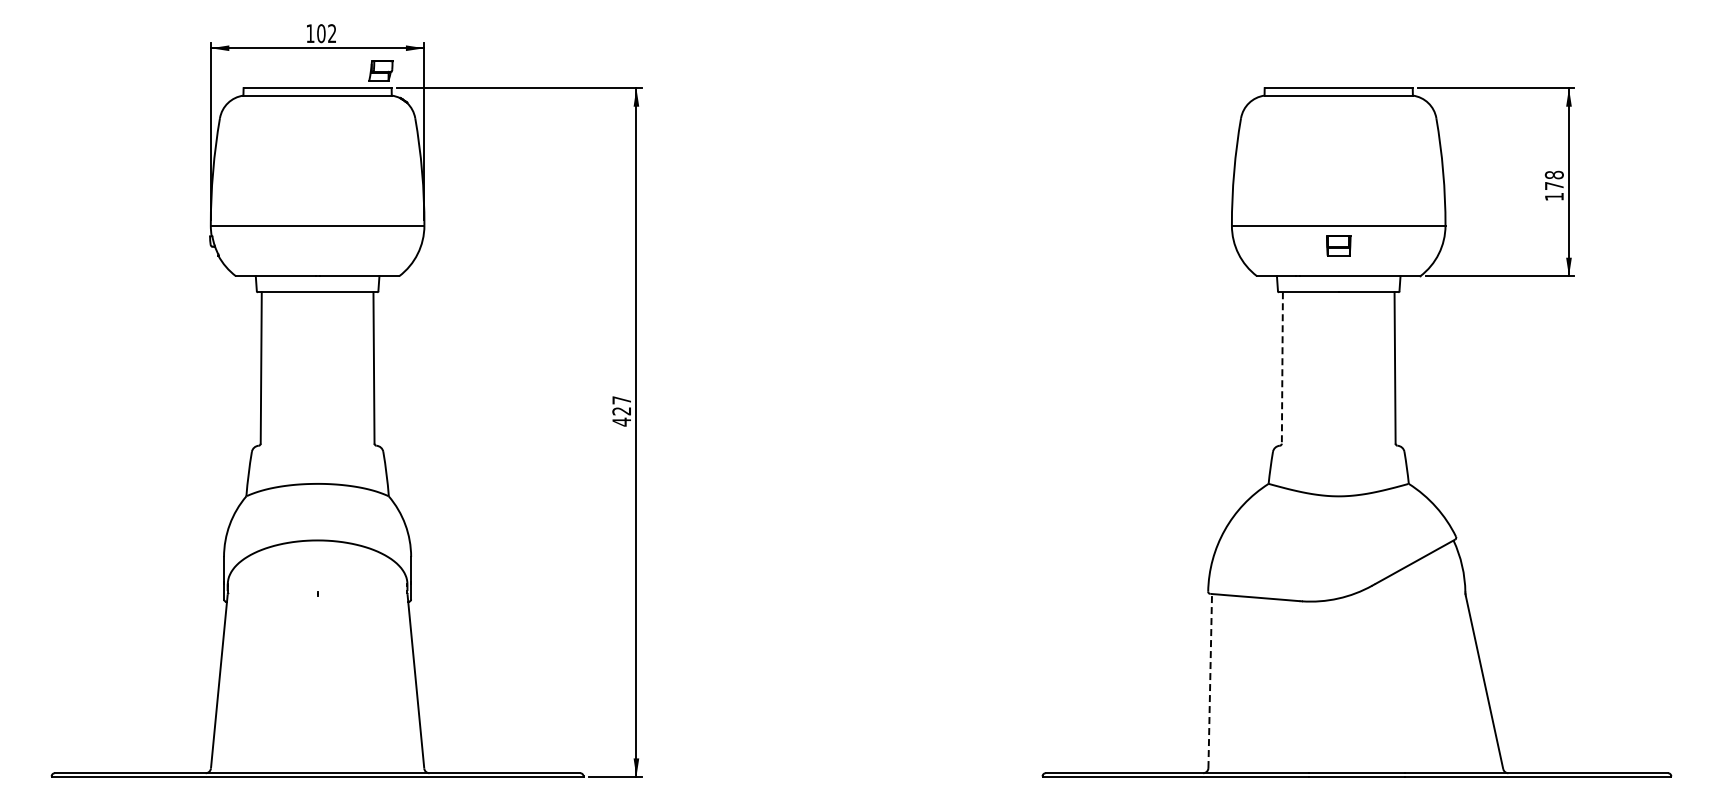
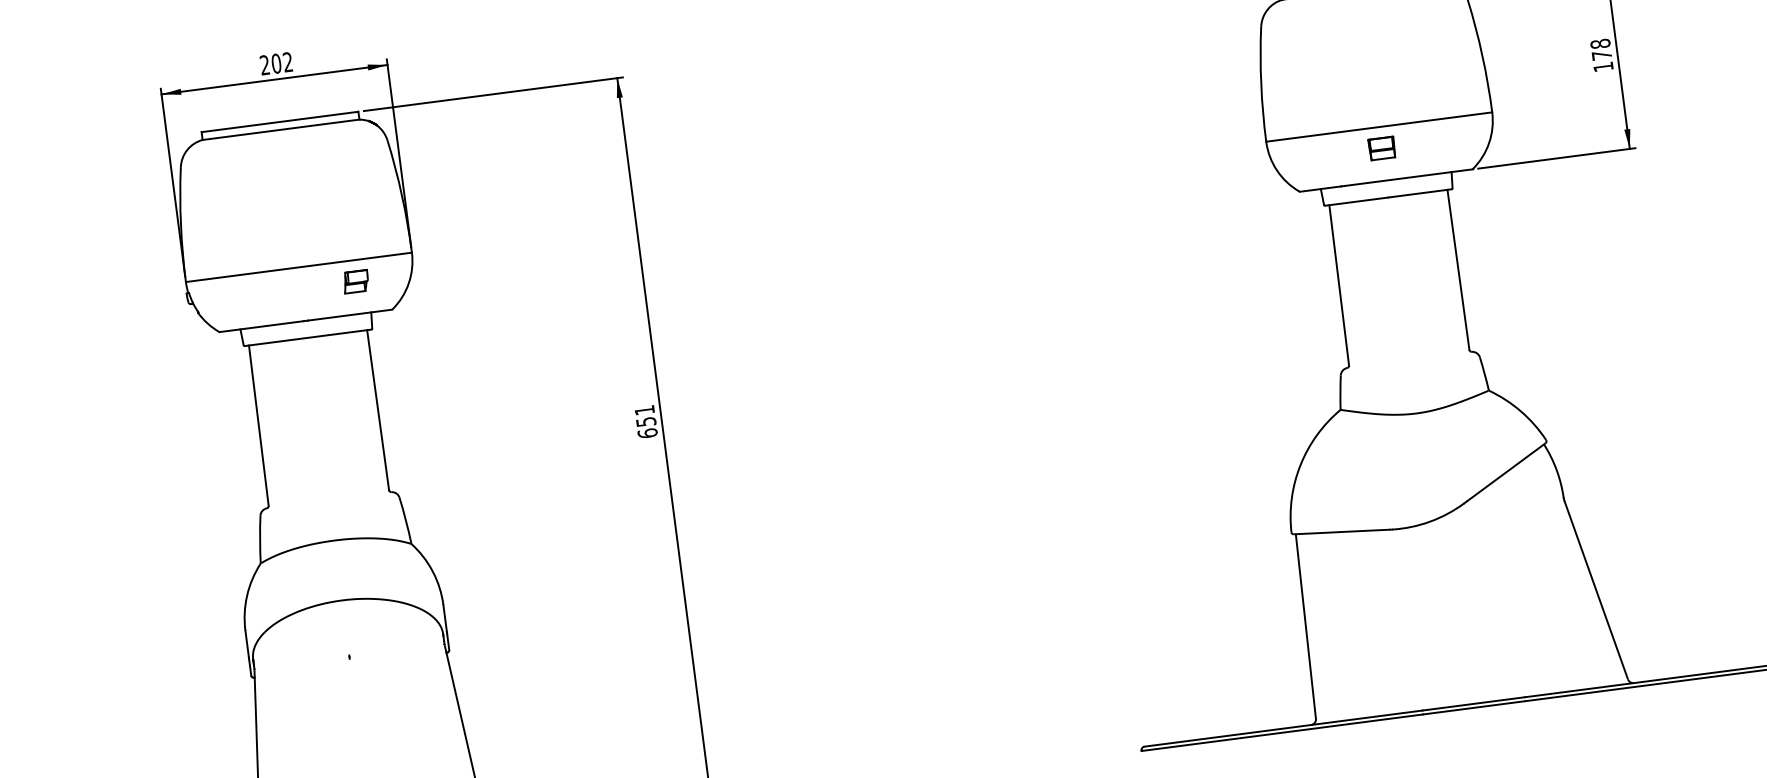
text: (310, 33) -> (264, 65), 102 -> 202
part: (380, 70) -> (355, 281), moved
line: (1282, 367) -> (1339, 284), dashed -> solid
text: (621, 411) -> (645, 422), 427 -> 651
line: (1210, 681) -> (1306, 626), dashed -> solid

